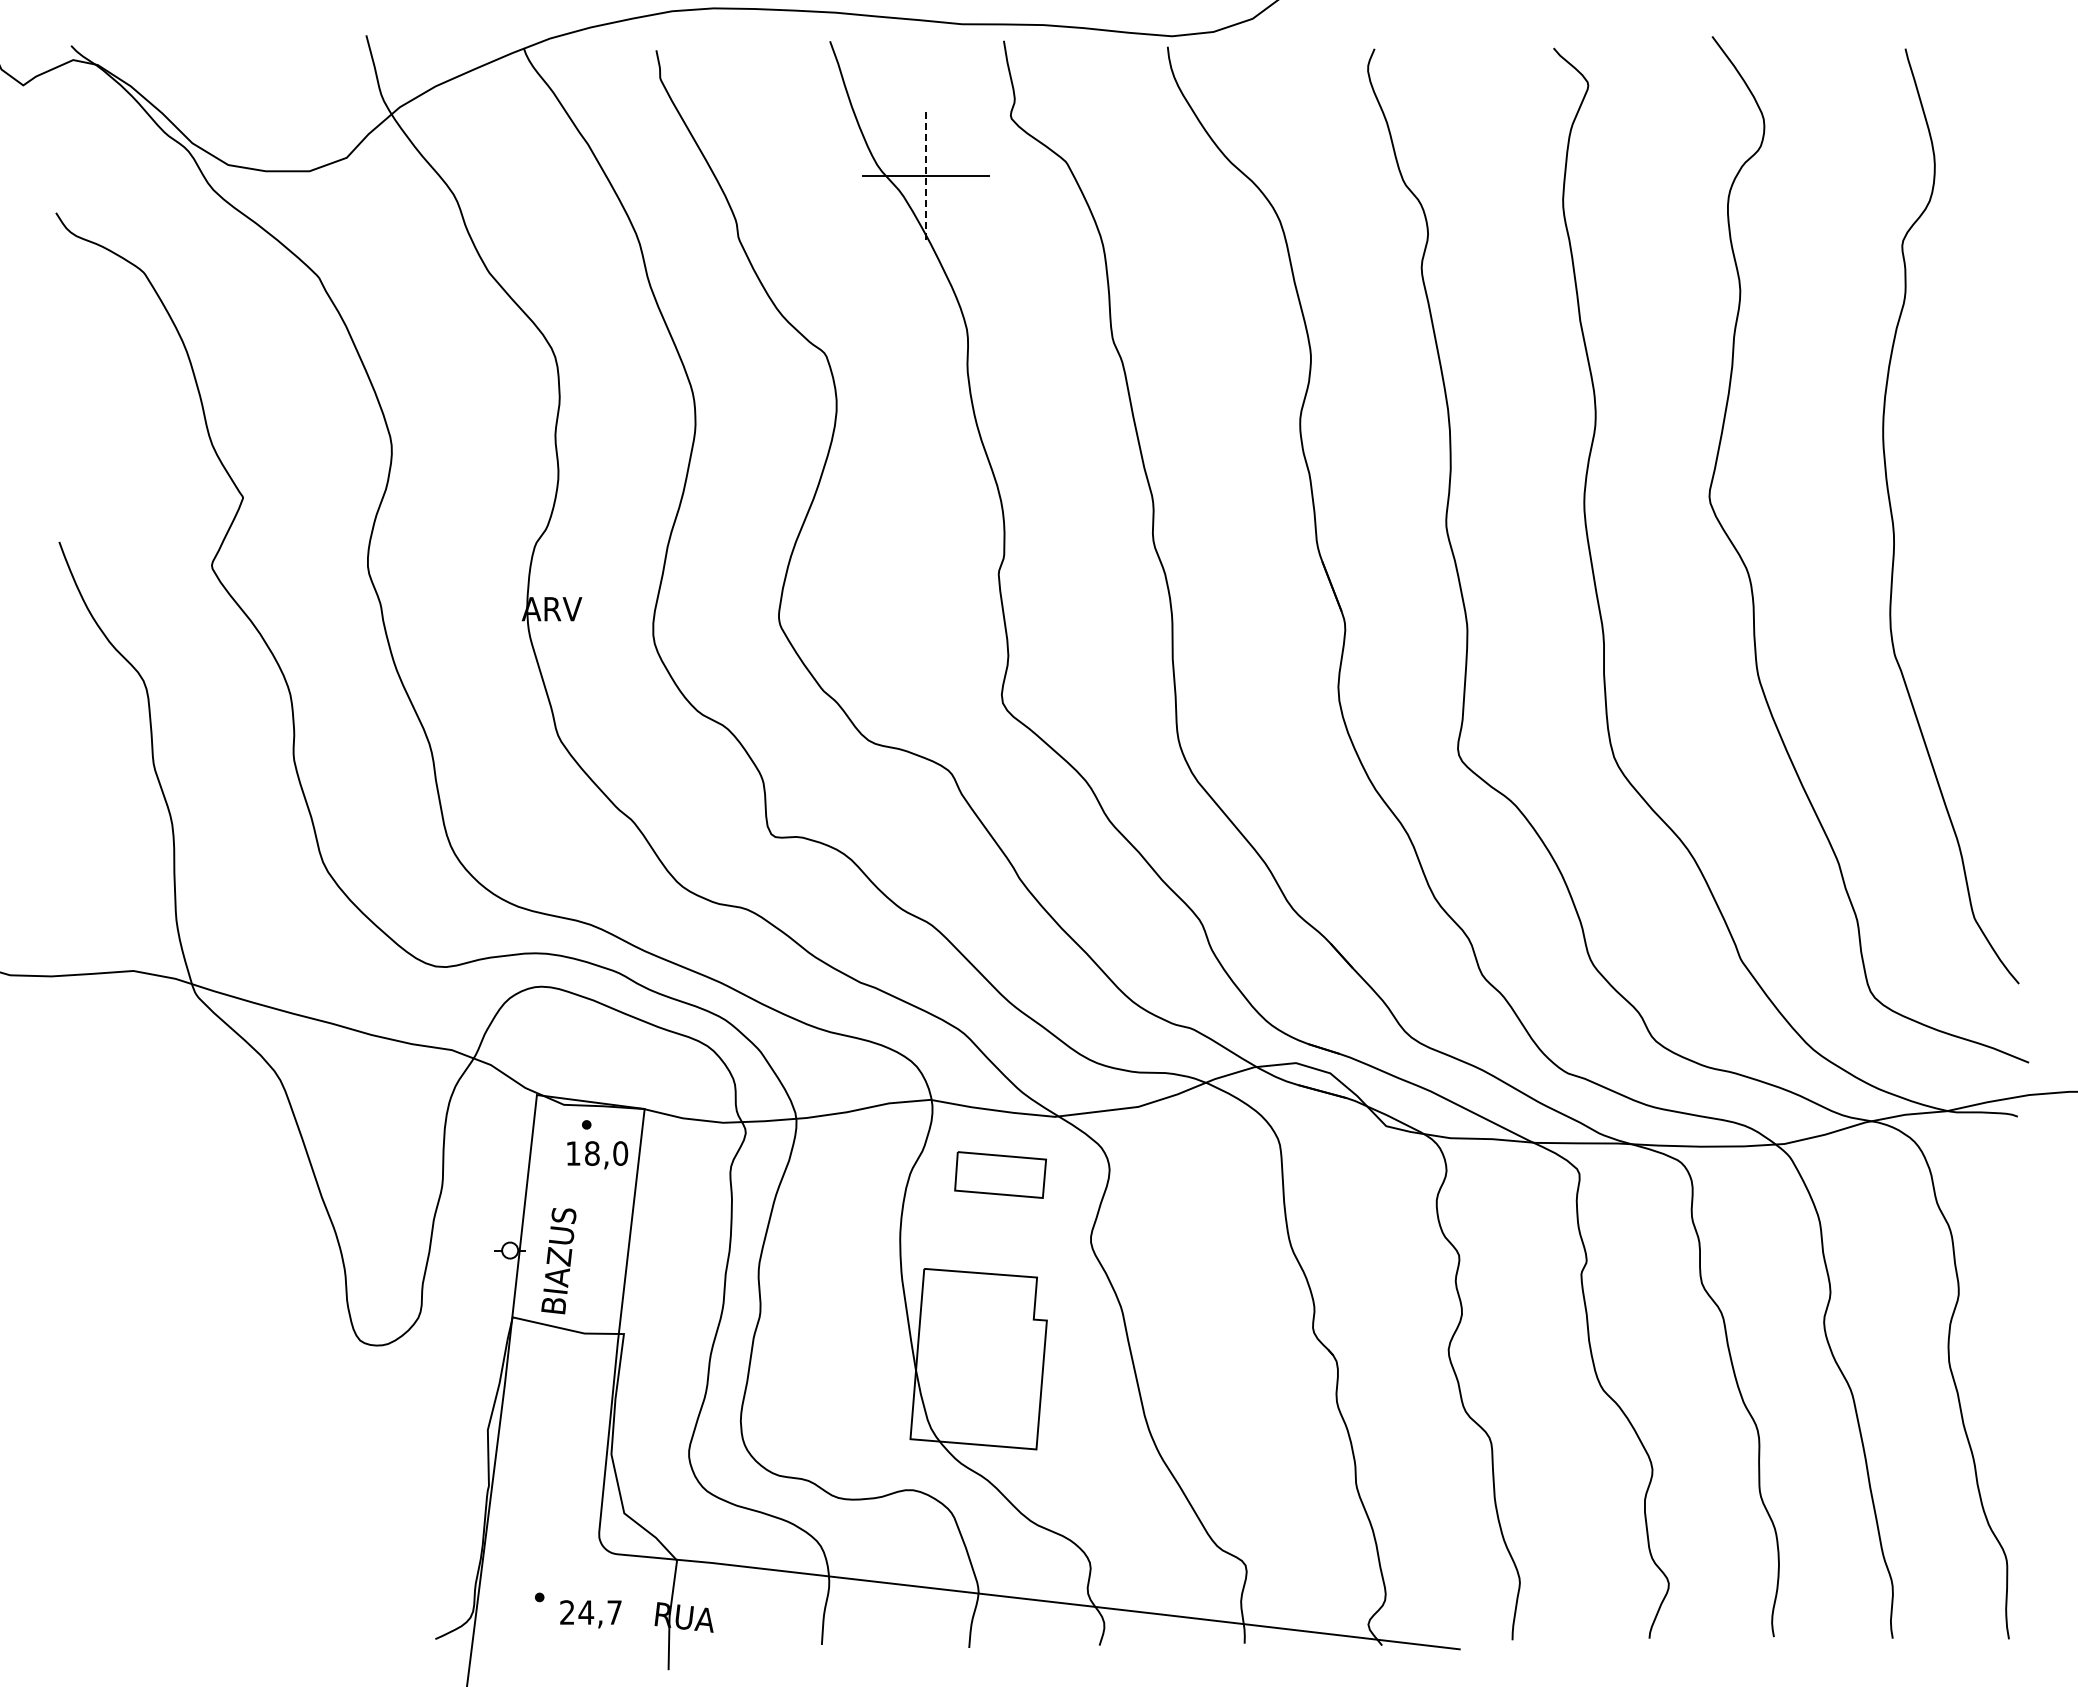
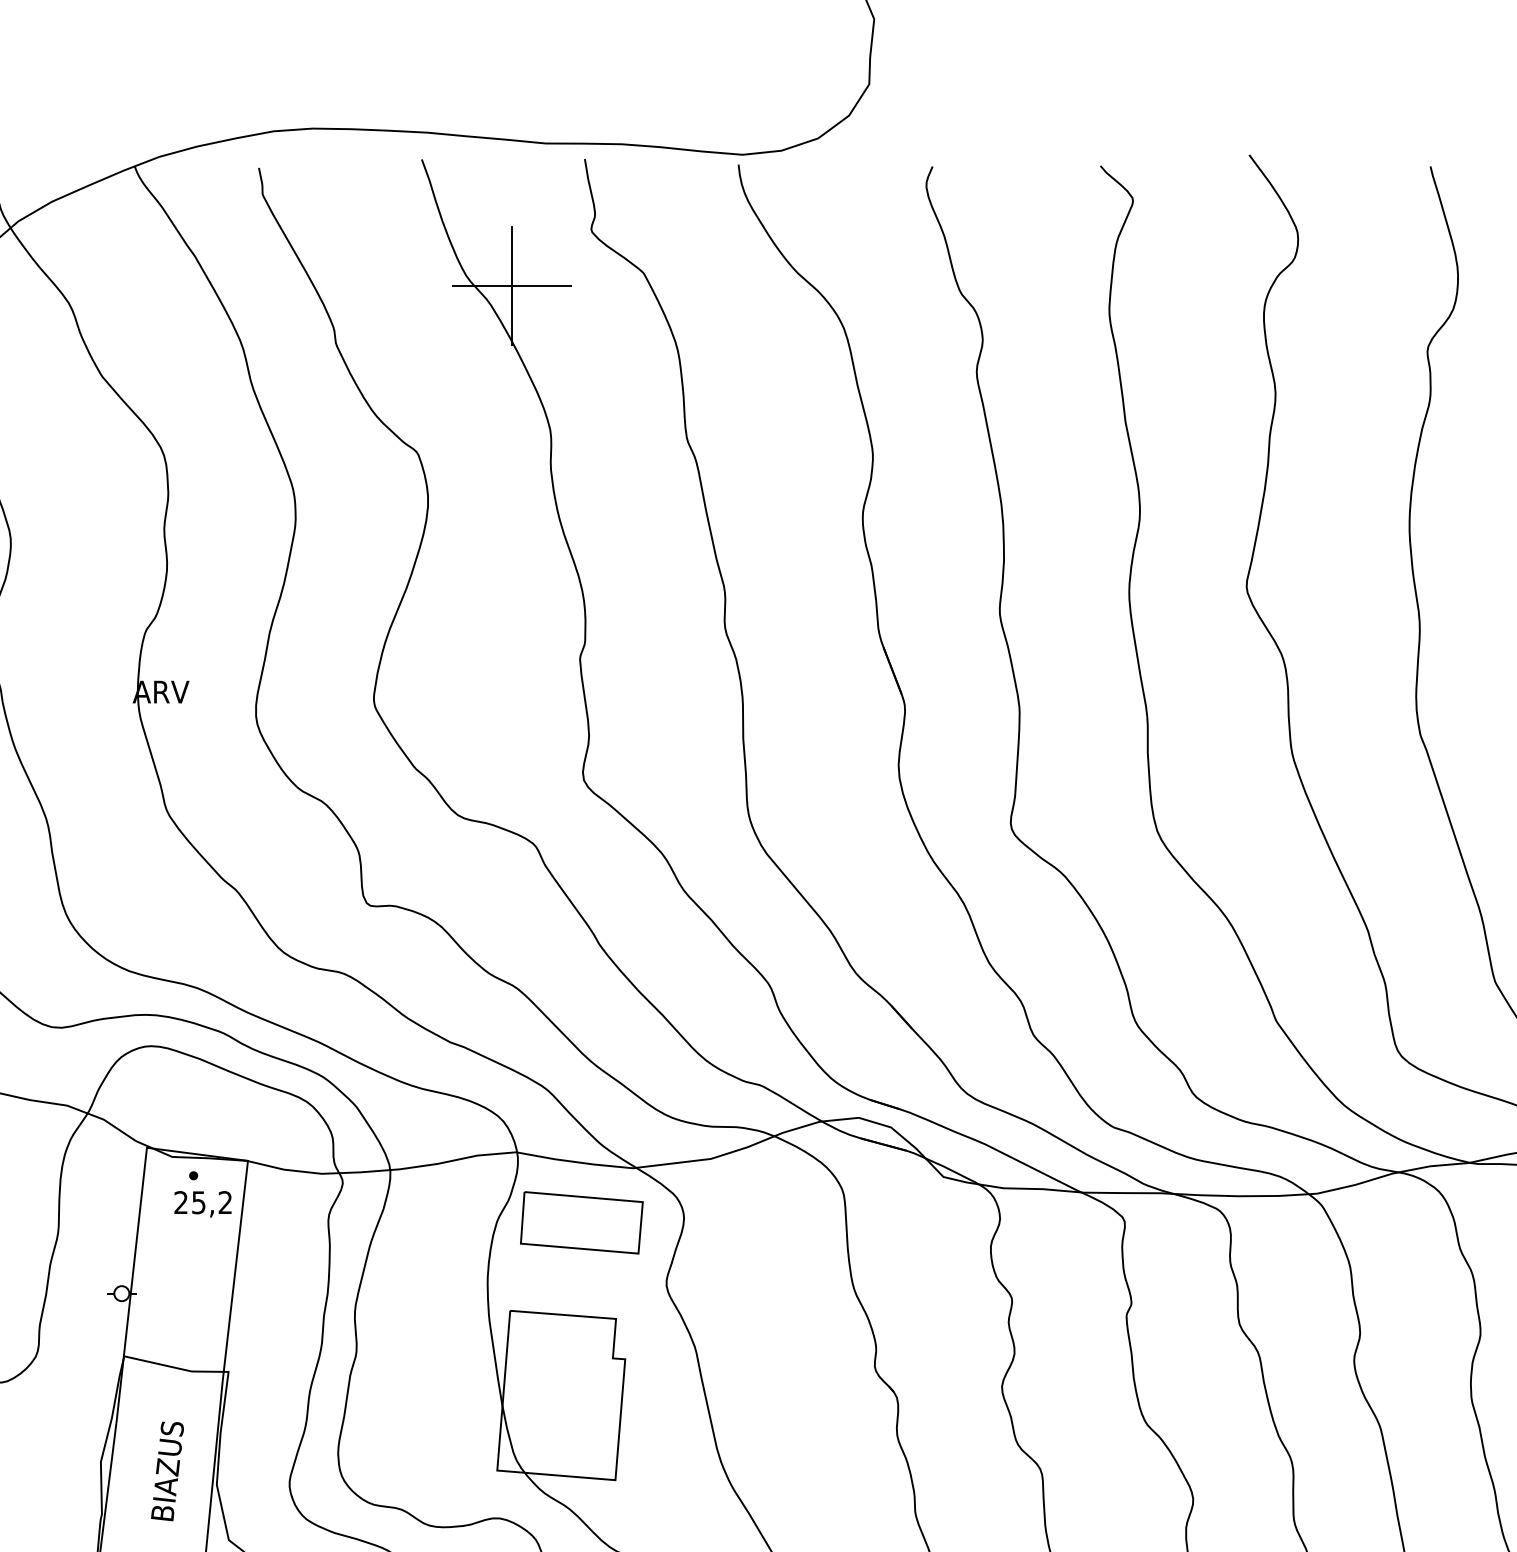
line: (926, 176) -> (512, 286), dashed -> solid
text: (597, 1153) -> (203, 1202), 18,0 -> 25,2
part: (1000, 1174) -> (581, 1222), size x1.43
text: (558, 1261) -> (167, 1471), moved

